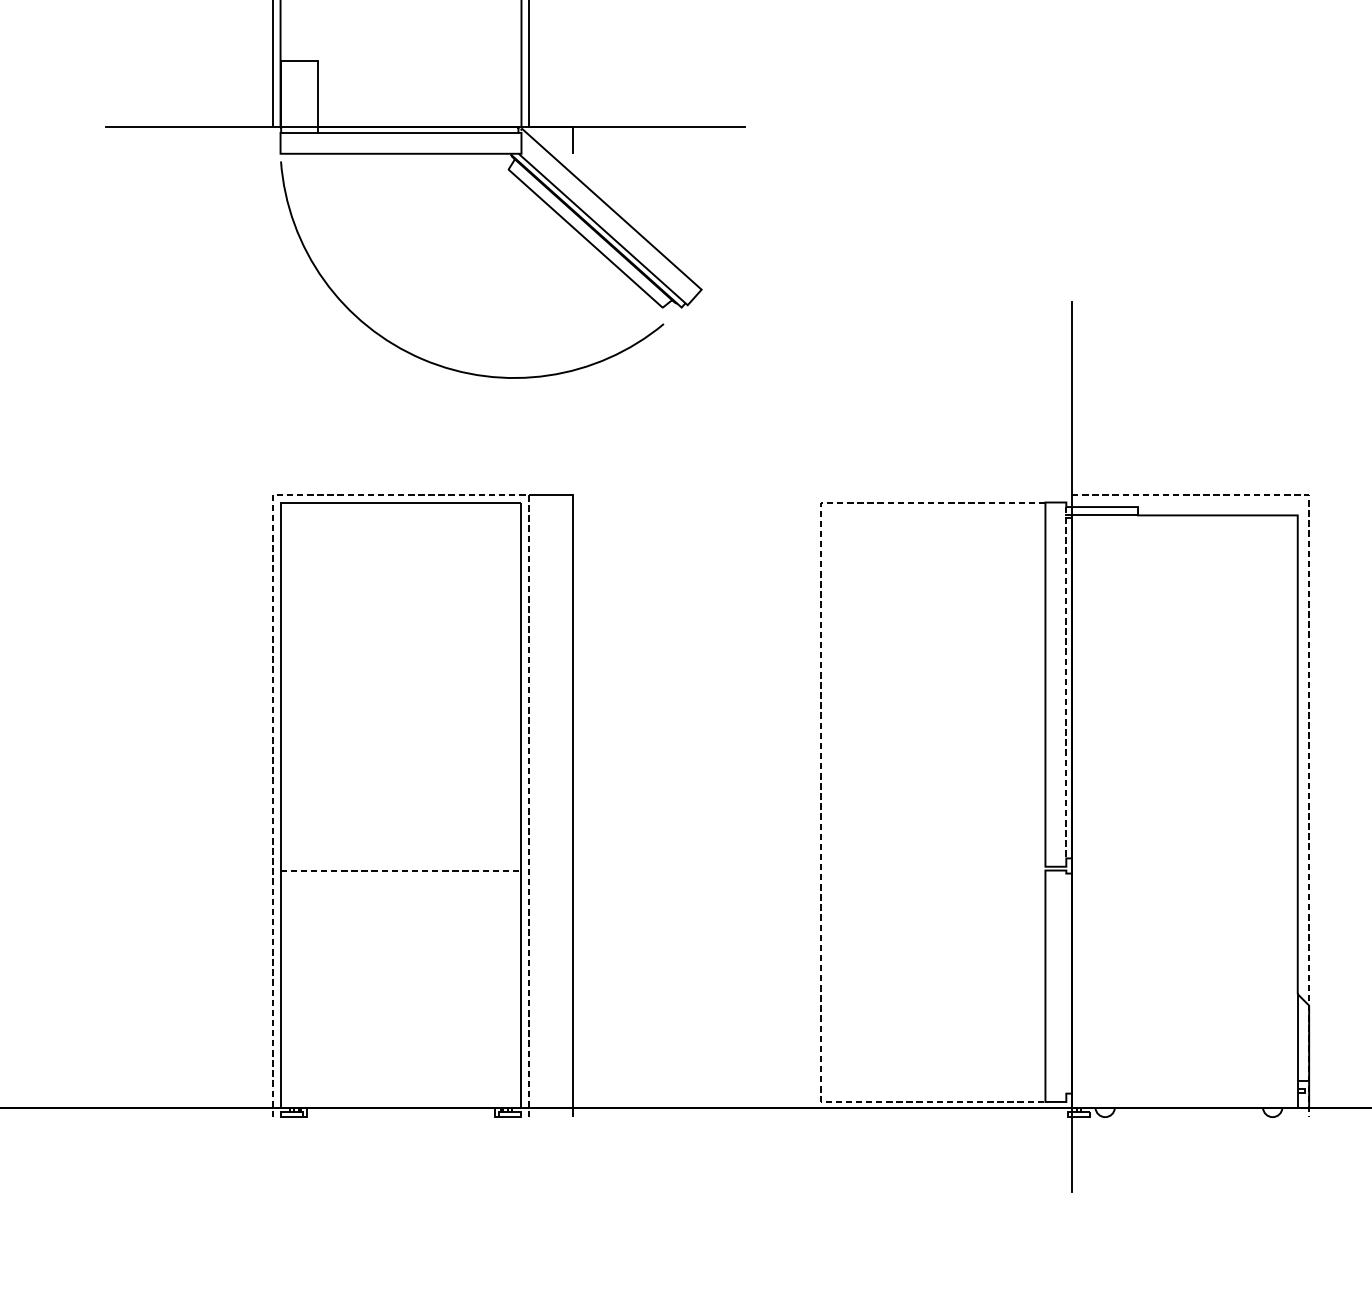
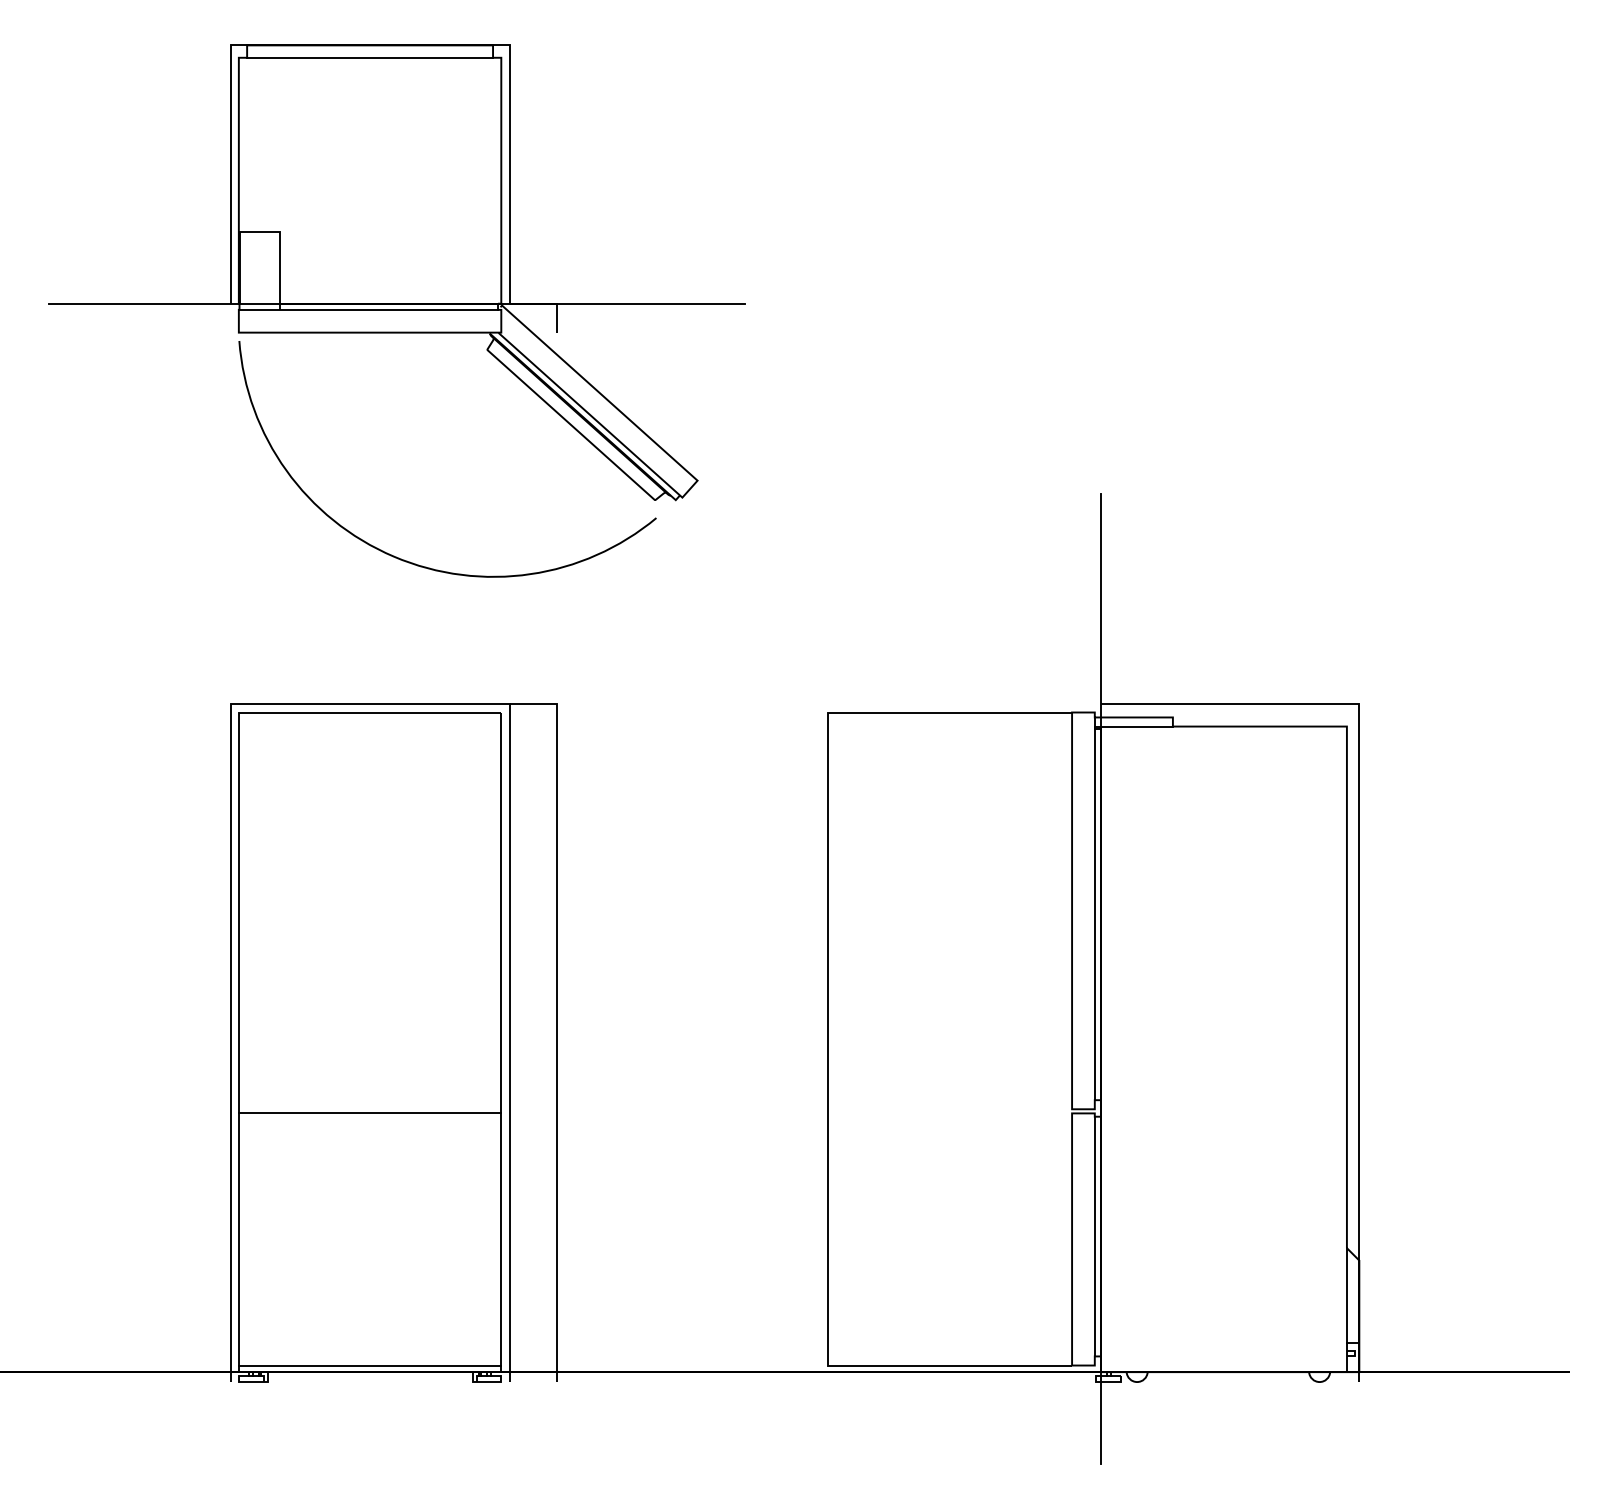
line: (401, 495) -> (370, 704), dashed -> solid
line: (1066, 683) -> (1094, 909), dashed -> solid
line: (1309, 687) -> (1359, 913), dashed -> solid
line: (820, 802) -> (827, 1039), dashed -> solid
line: (401, 870) -> (370, 1113), dashed -> solid
line: (1066, 983) -> (1094, 1236), added
line: (400, 1101) -> (369, 1365), added

